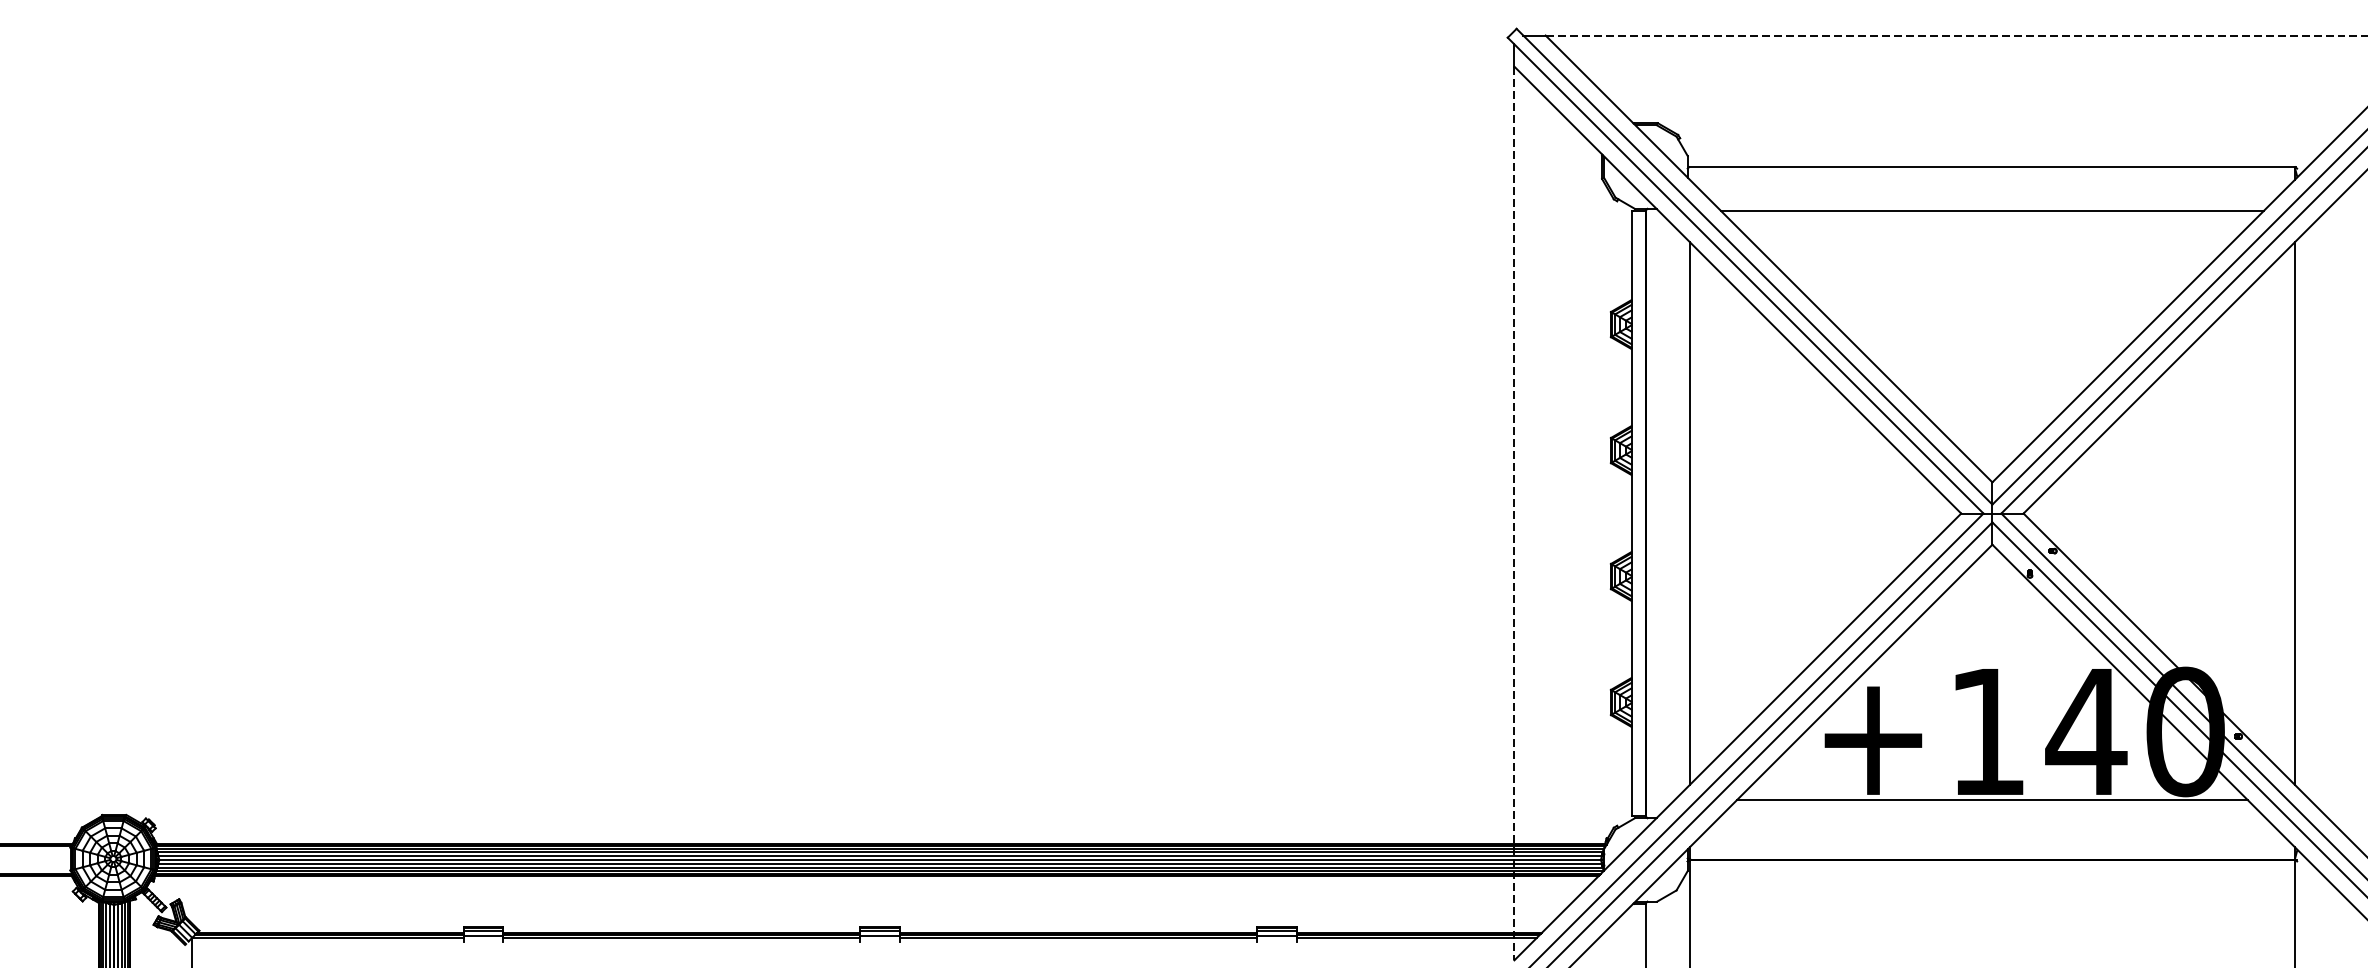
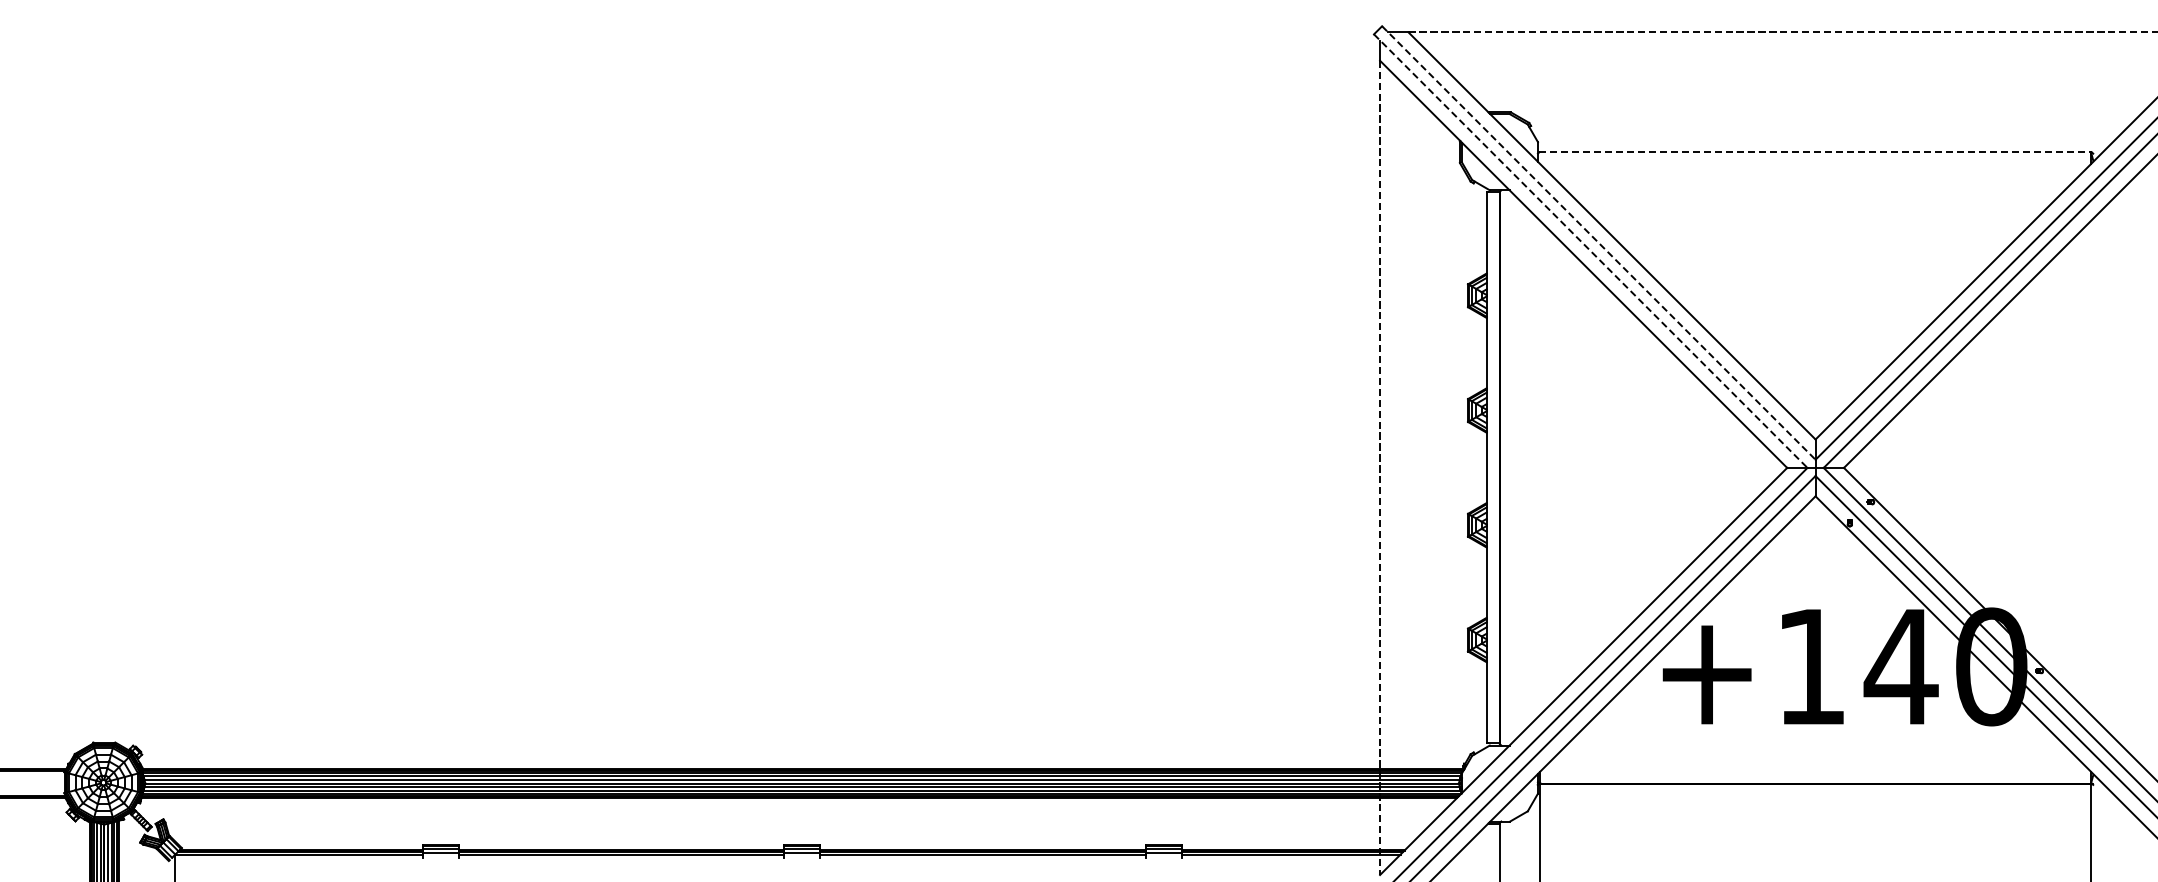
line: (1993, 167) -> (1816, 152), solid -> dashed
line: (1992, 211) -> (1815, 192), removed
line: (1754, 267) -> (1598, 243), solid -> dashed
line: (1745, 276) -> (1590, 251), solid -> dashed
line: (1690, 513) -> (1540, 467), removed
line: (2295, 513) -> (2091, 467), removed
line: (1992, 800) -> (1815, 729), removed

